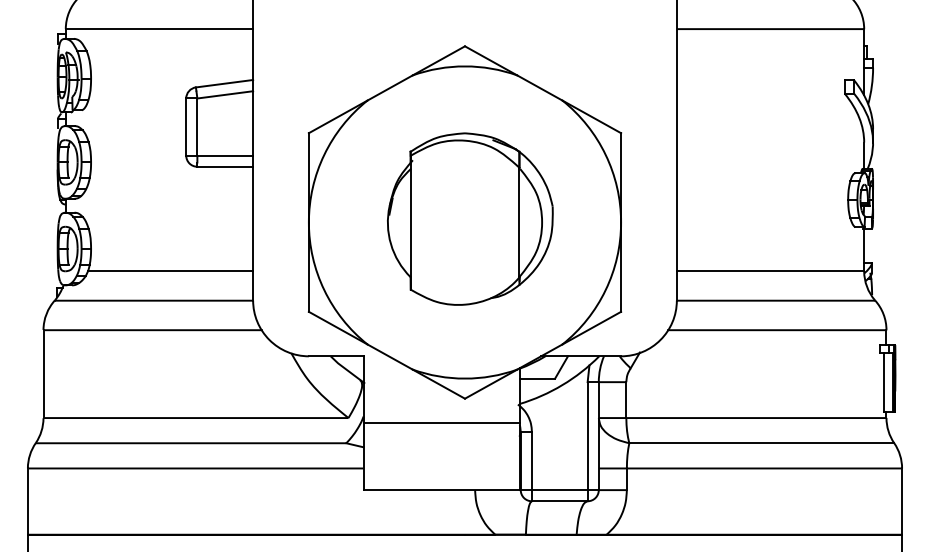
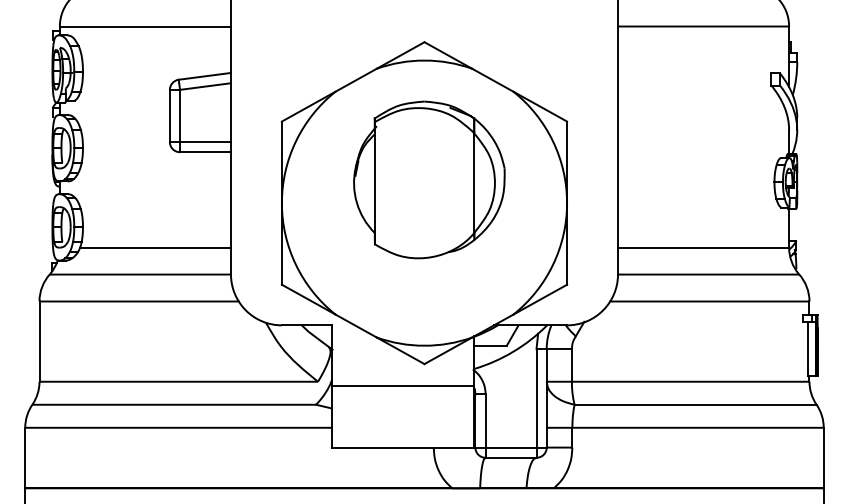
part: (470, 218) -> (429, 179), moved

